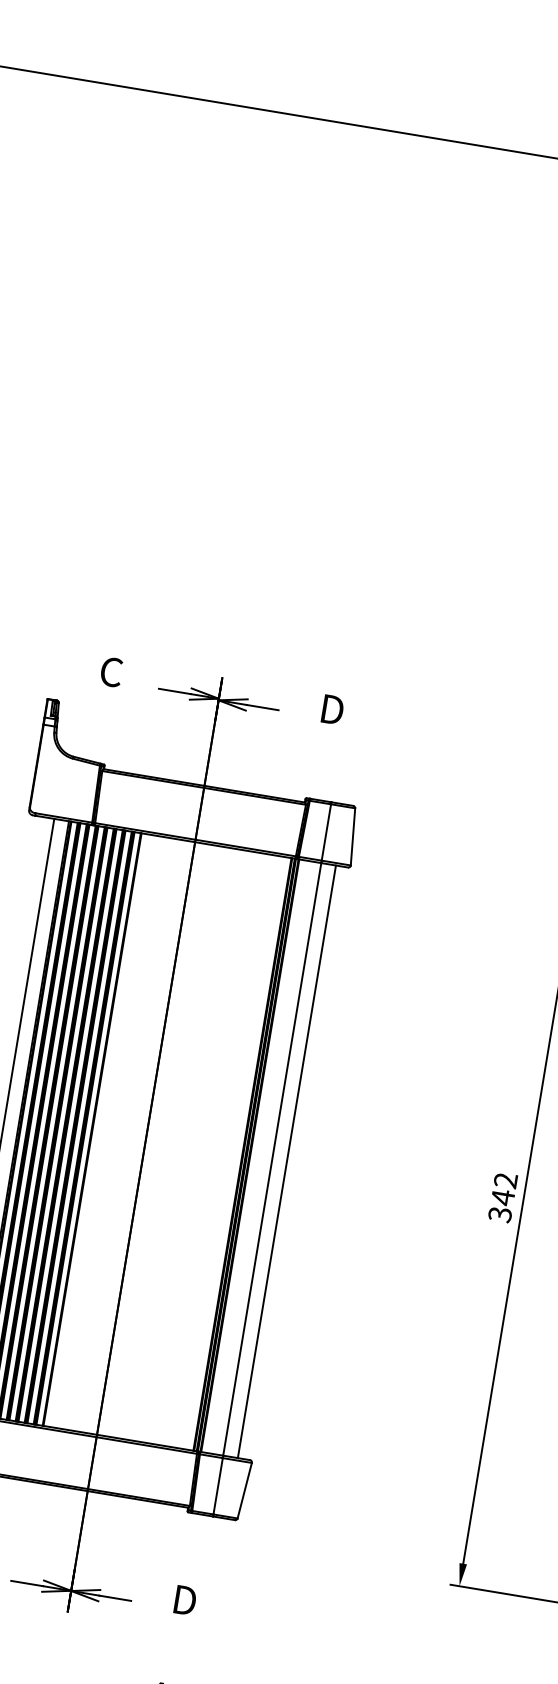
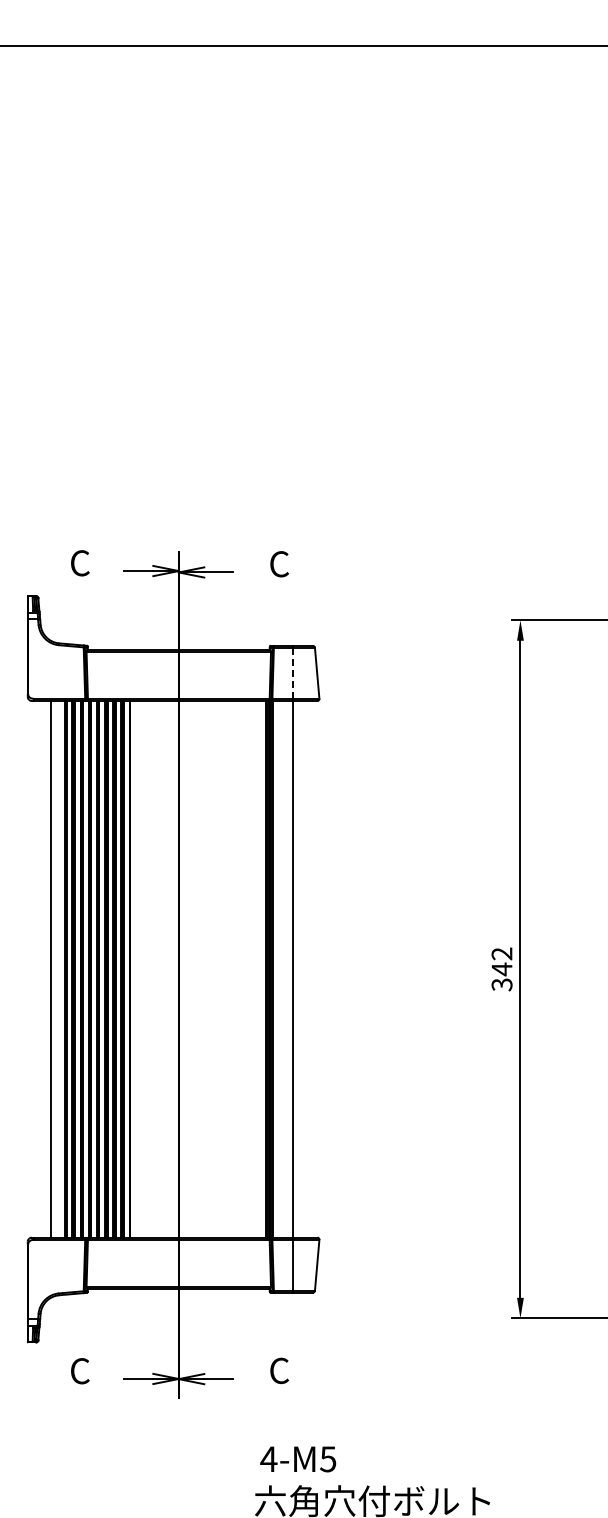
text: (332, 710) -> (280, 564), D -> C
line: (326, 832) -> (293, 673), solid -> dashed
line: (287, 1160) -> (306, 968), removed
text: (185, 1600) -> (280, 1370), D -> C

